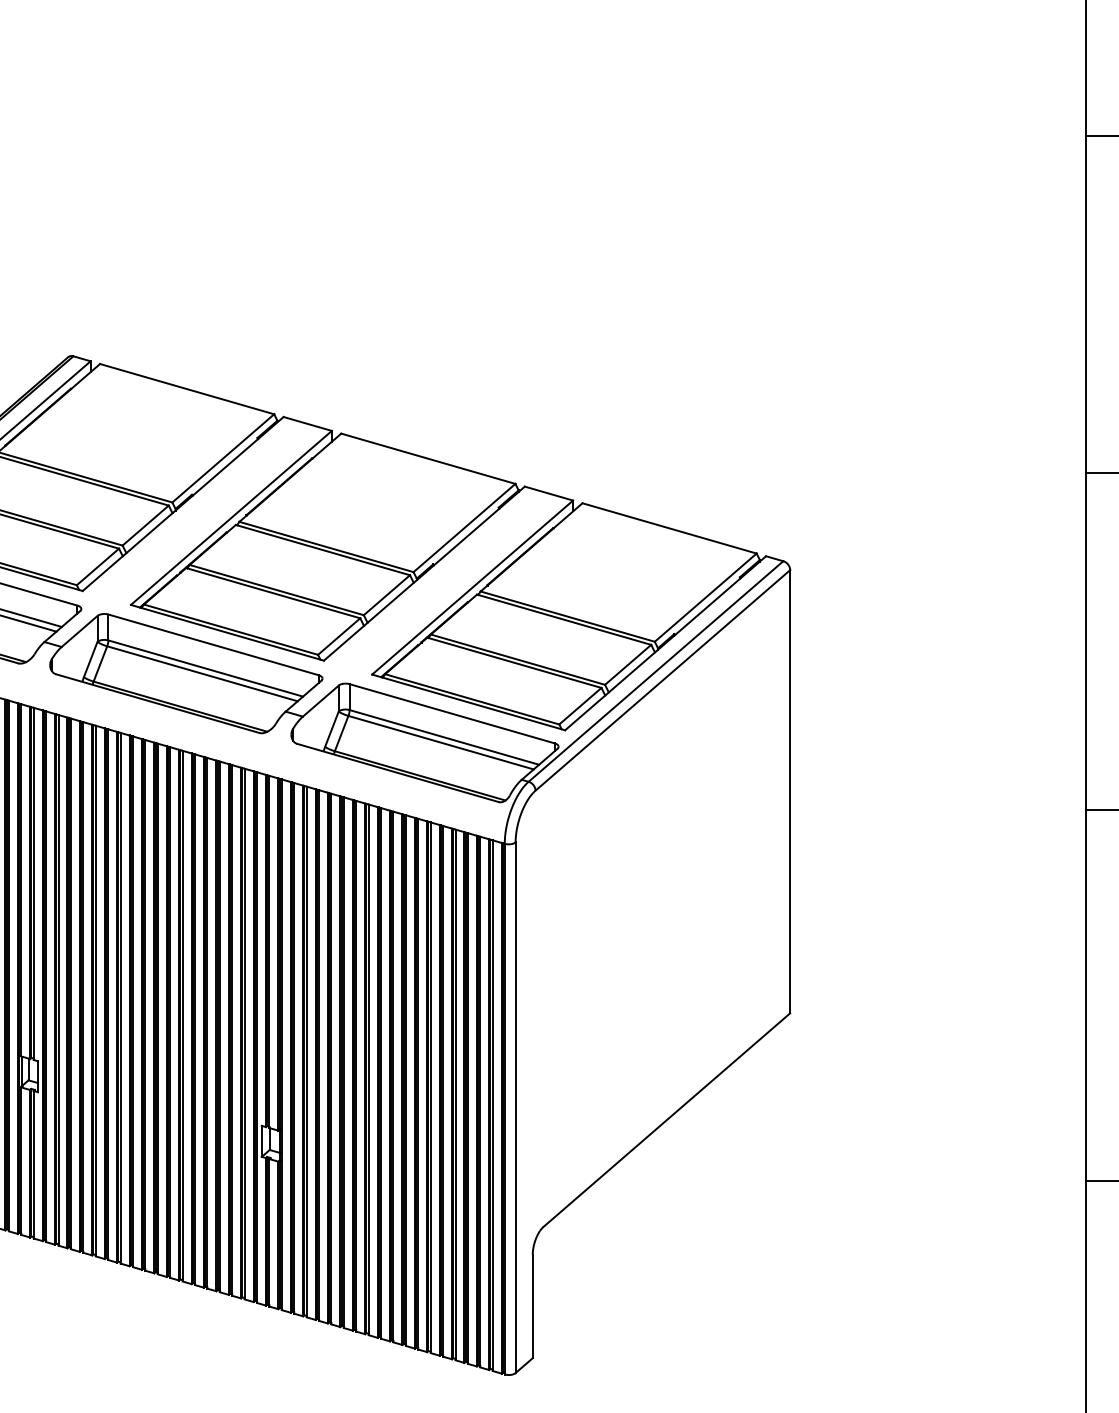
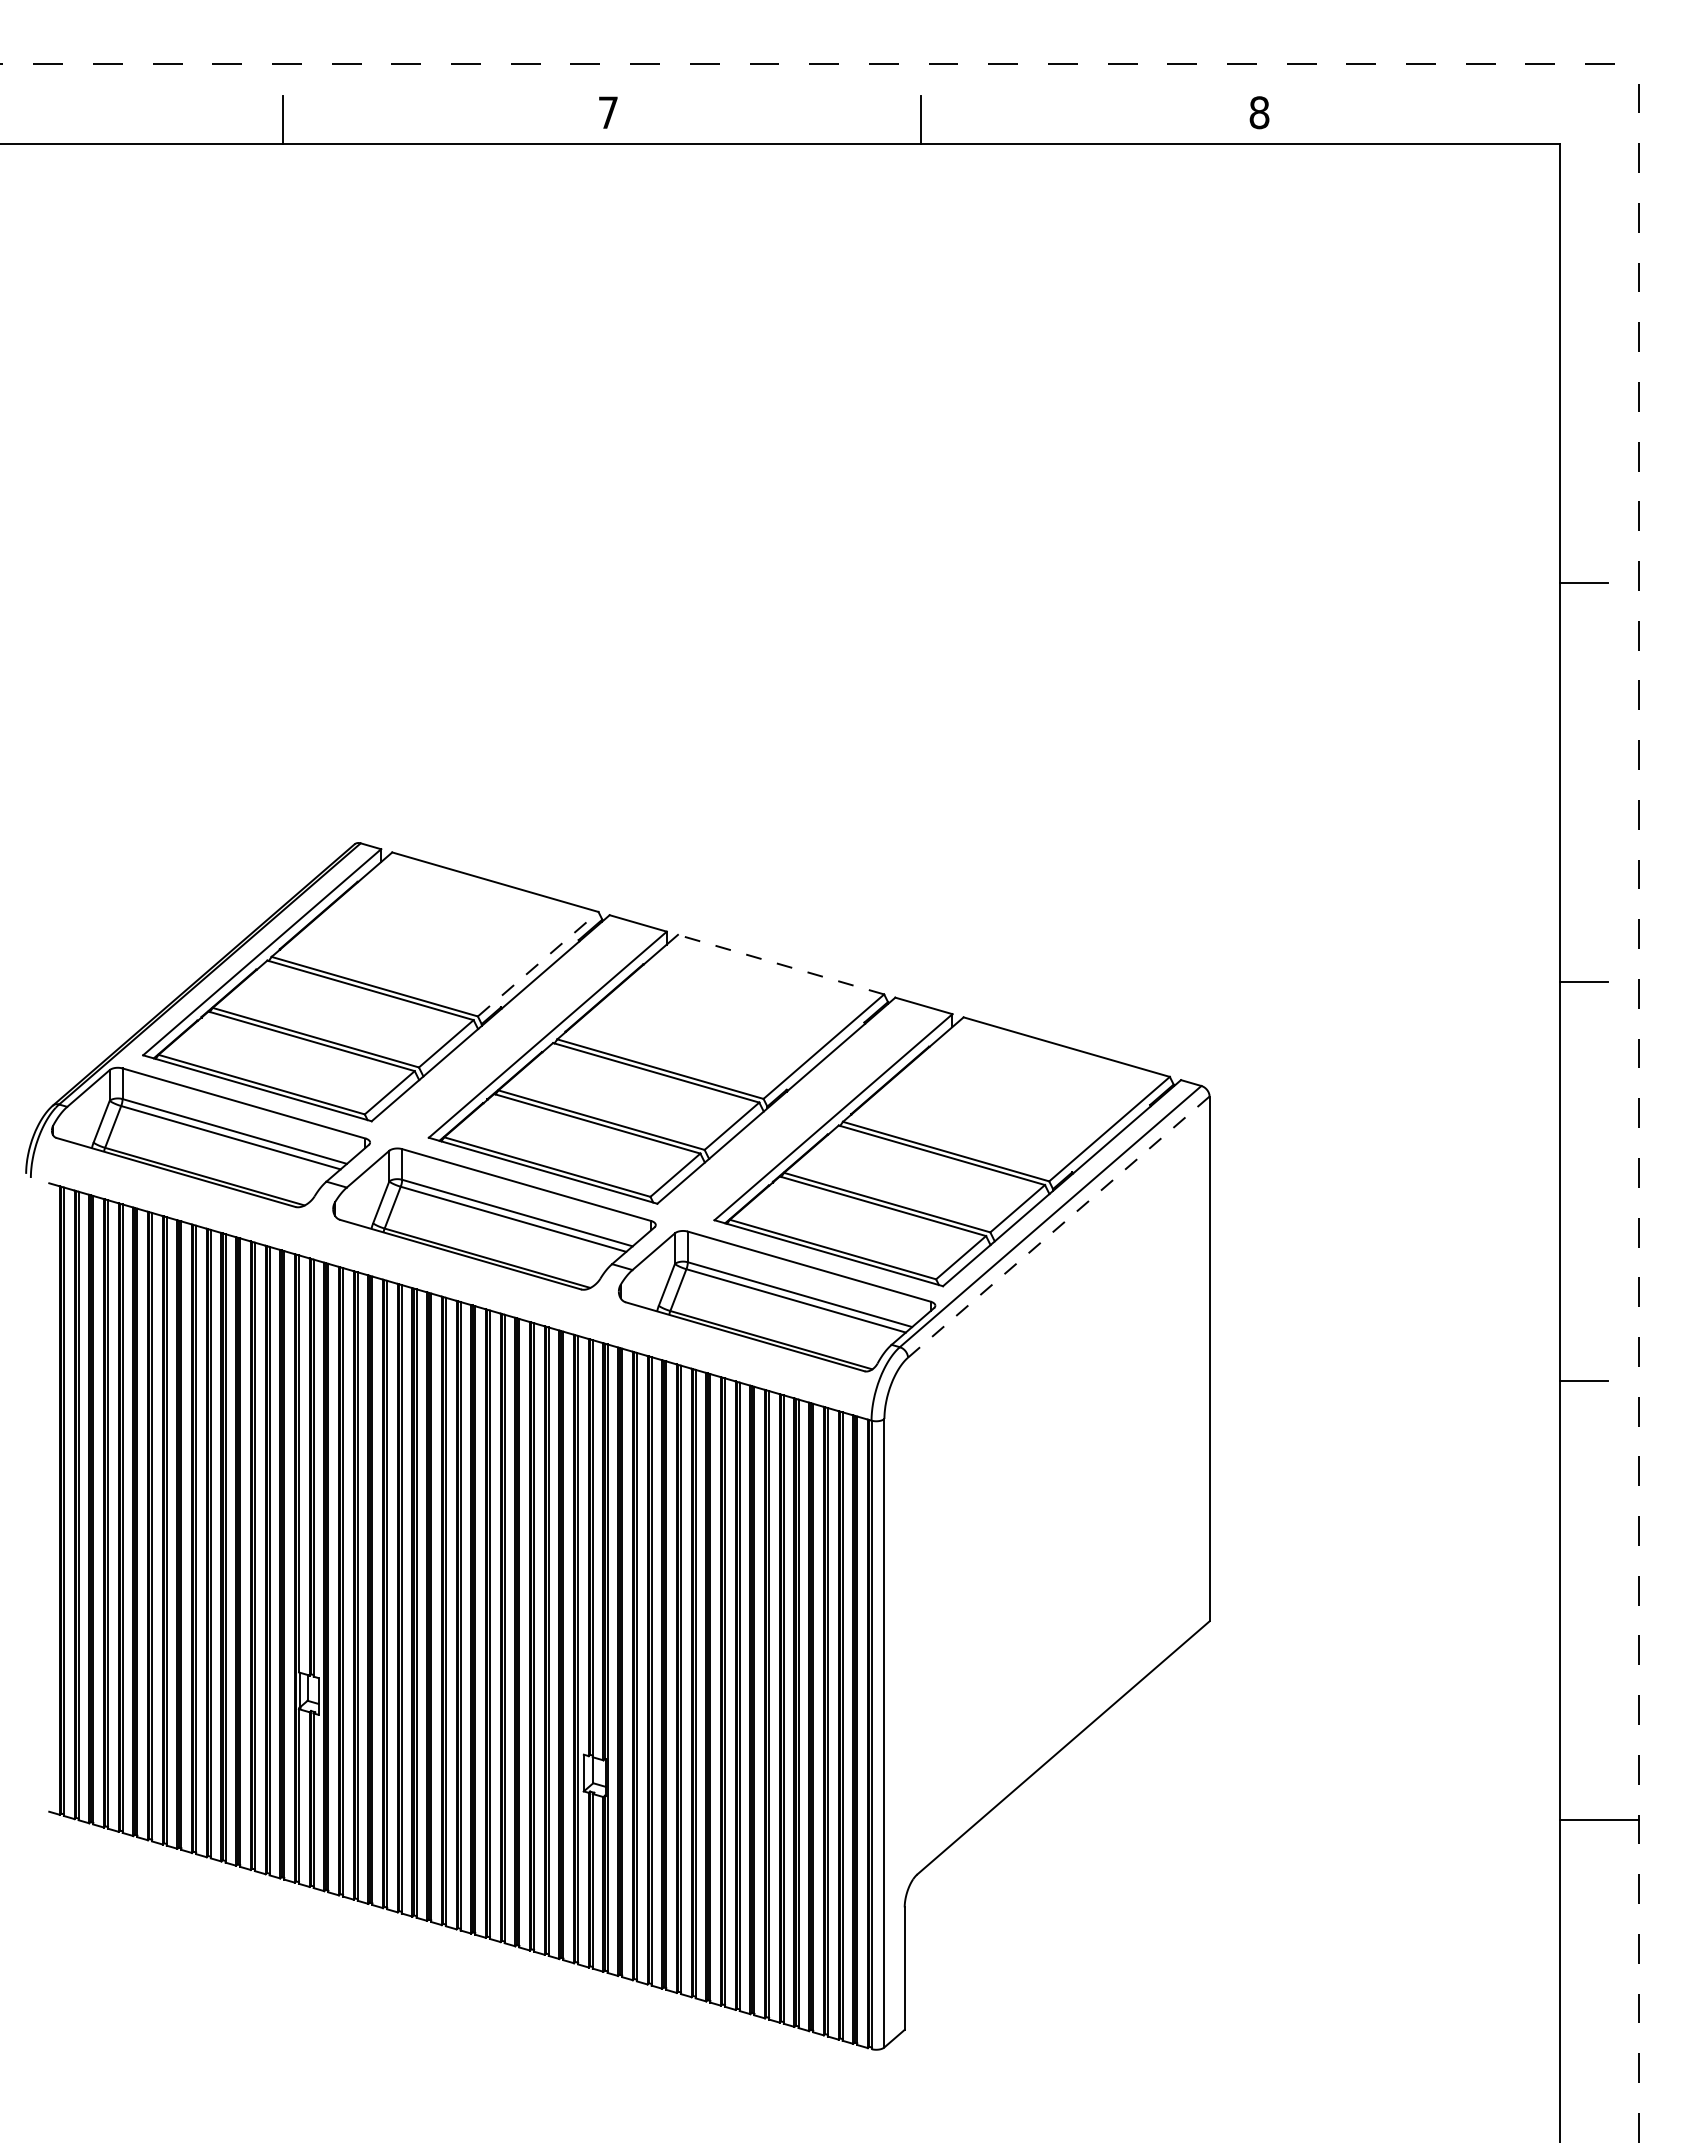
line: (223, 458) -> (538, 964), solid -> dashed
line: (427, 458) -> (780, 964), solid -> dashed
line: (662, 680) -> (1058, 1227), solid -> dashed

